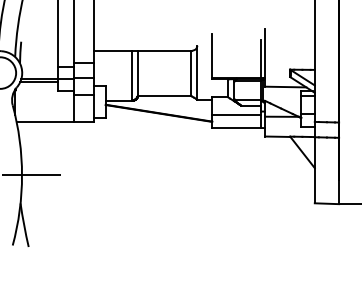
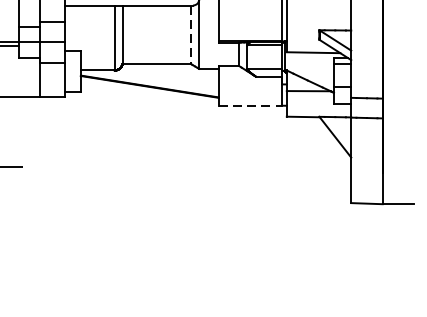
line: (190, 73) -> (190, 35), solid -> dashed
line: (236, 114) -> (249, 88), removed
line: (236, 128) -> (249, 106), solid -> dashed

